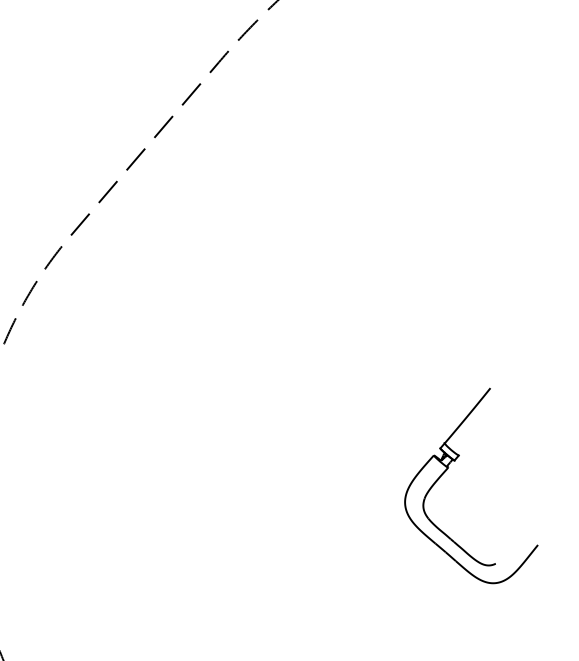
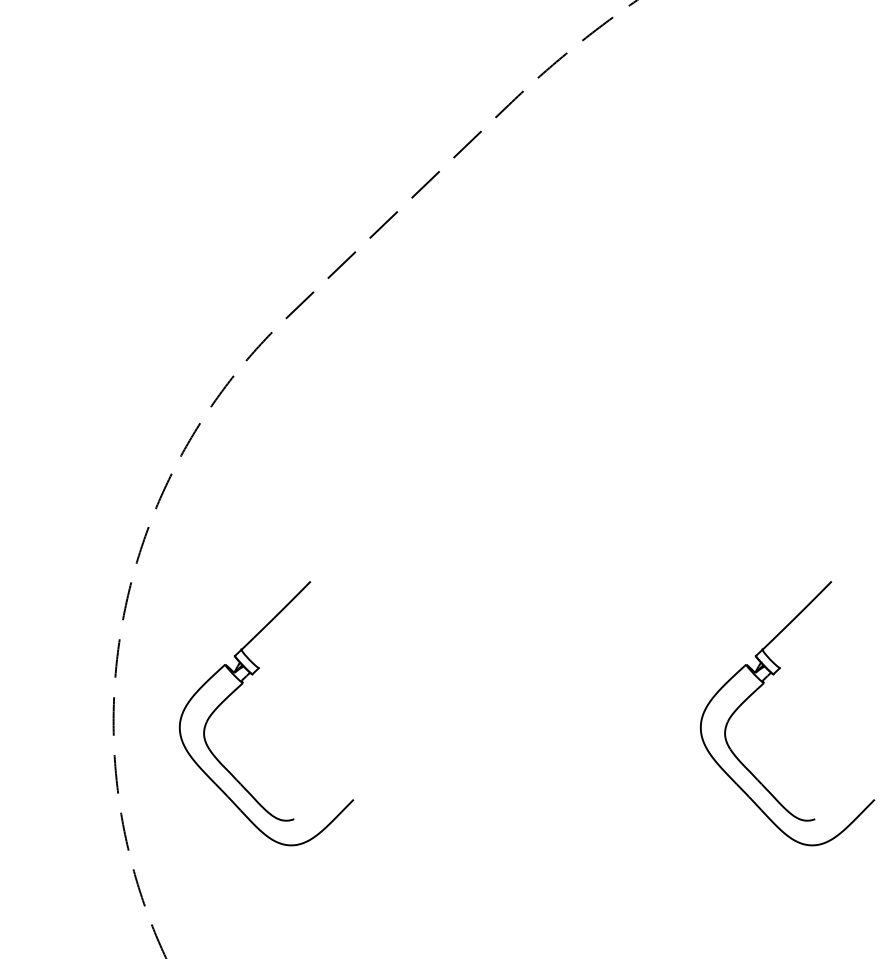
part: (64, 508) -> (240, 686), added

